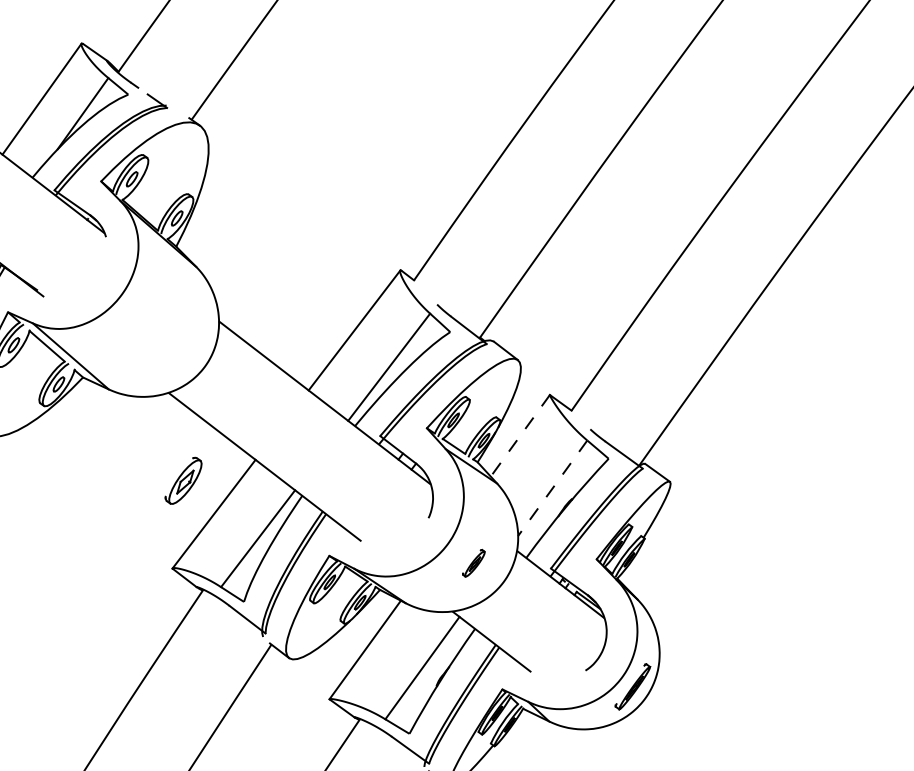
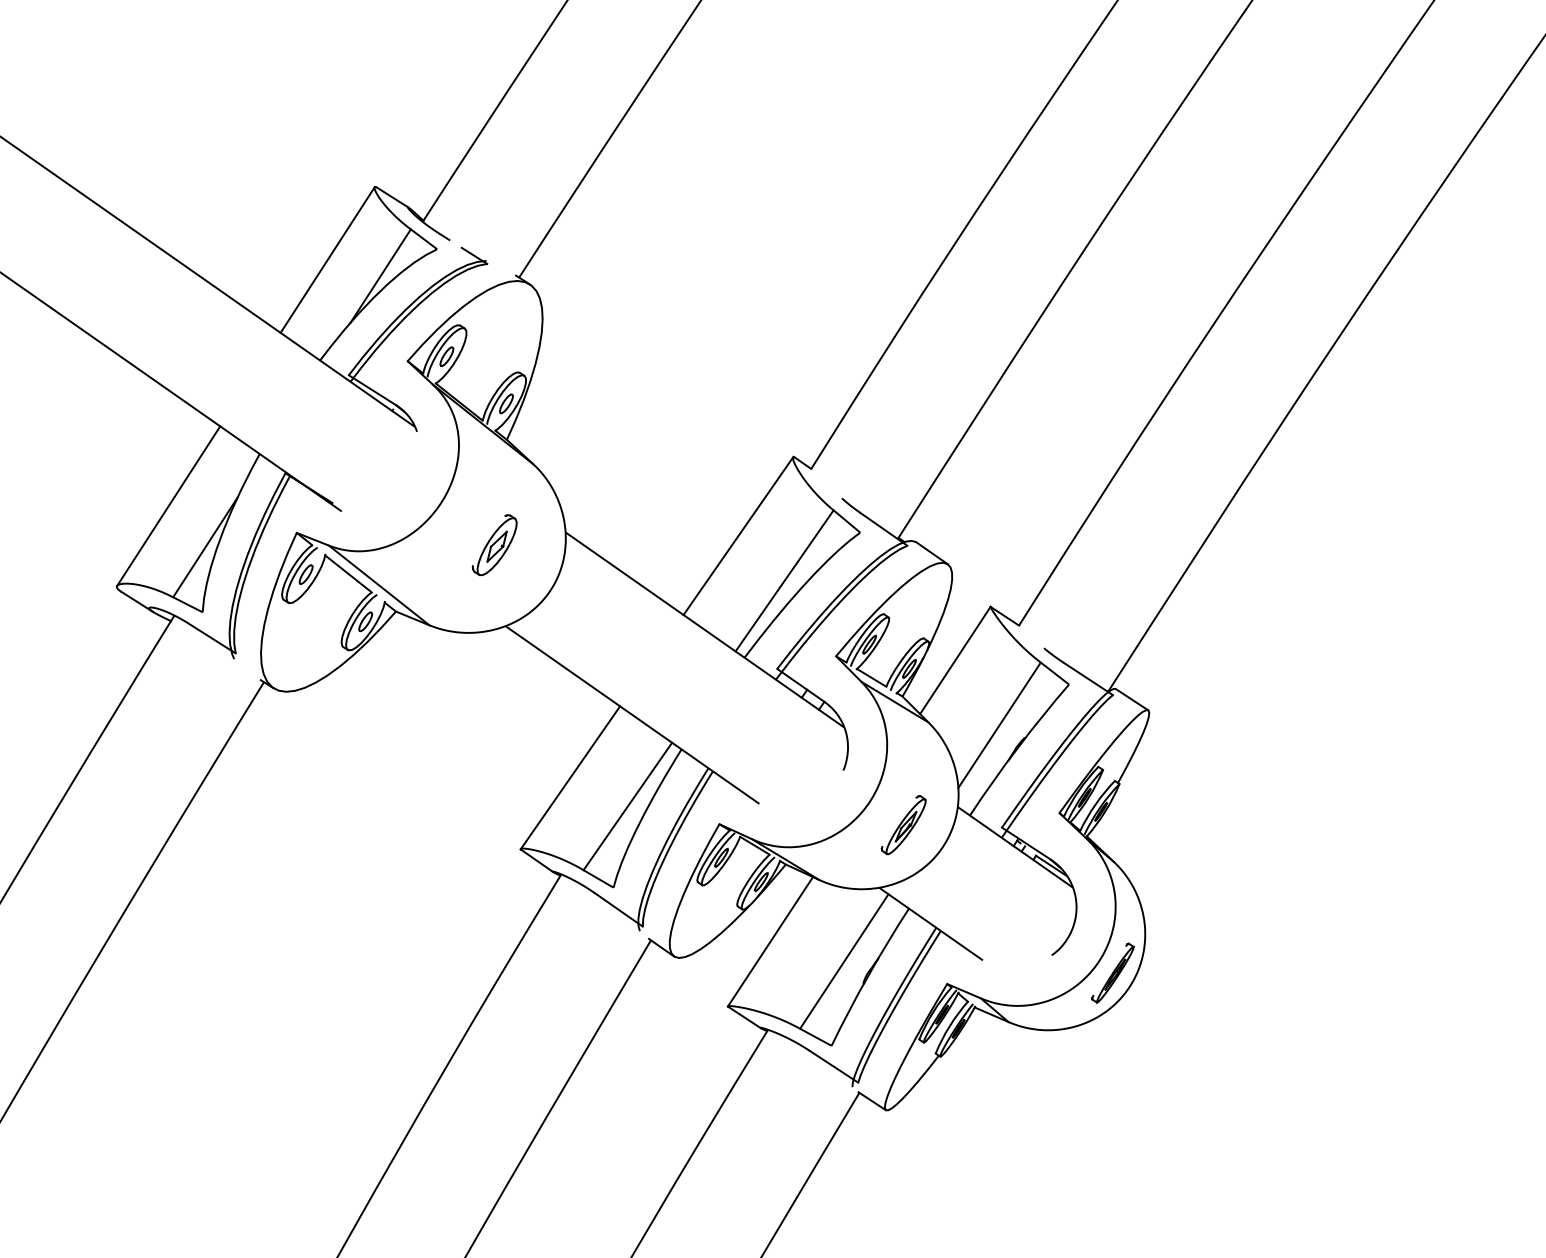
line: (520, 435) -> (955, 660), dashed -> solid
part: (183, 481) -> (494, 545), moved
line: (552, 488) -> (999, 725), dashed -> solid
part: (473, 563) -> (903, 825), size x1.67

